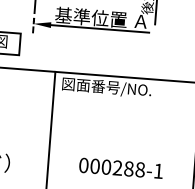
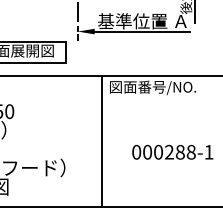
text: (120, 167) -> (172, 151), moved

